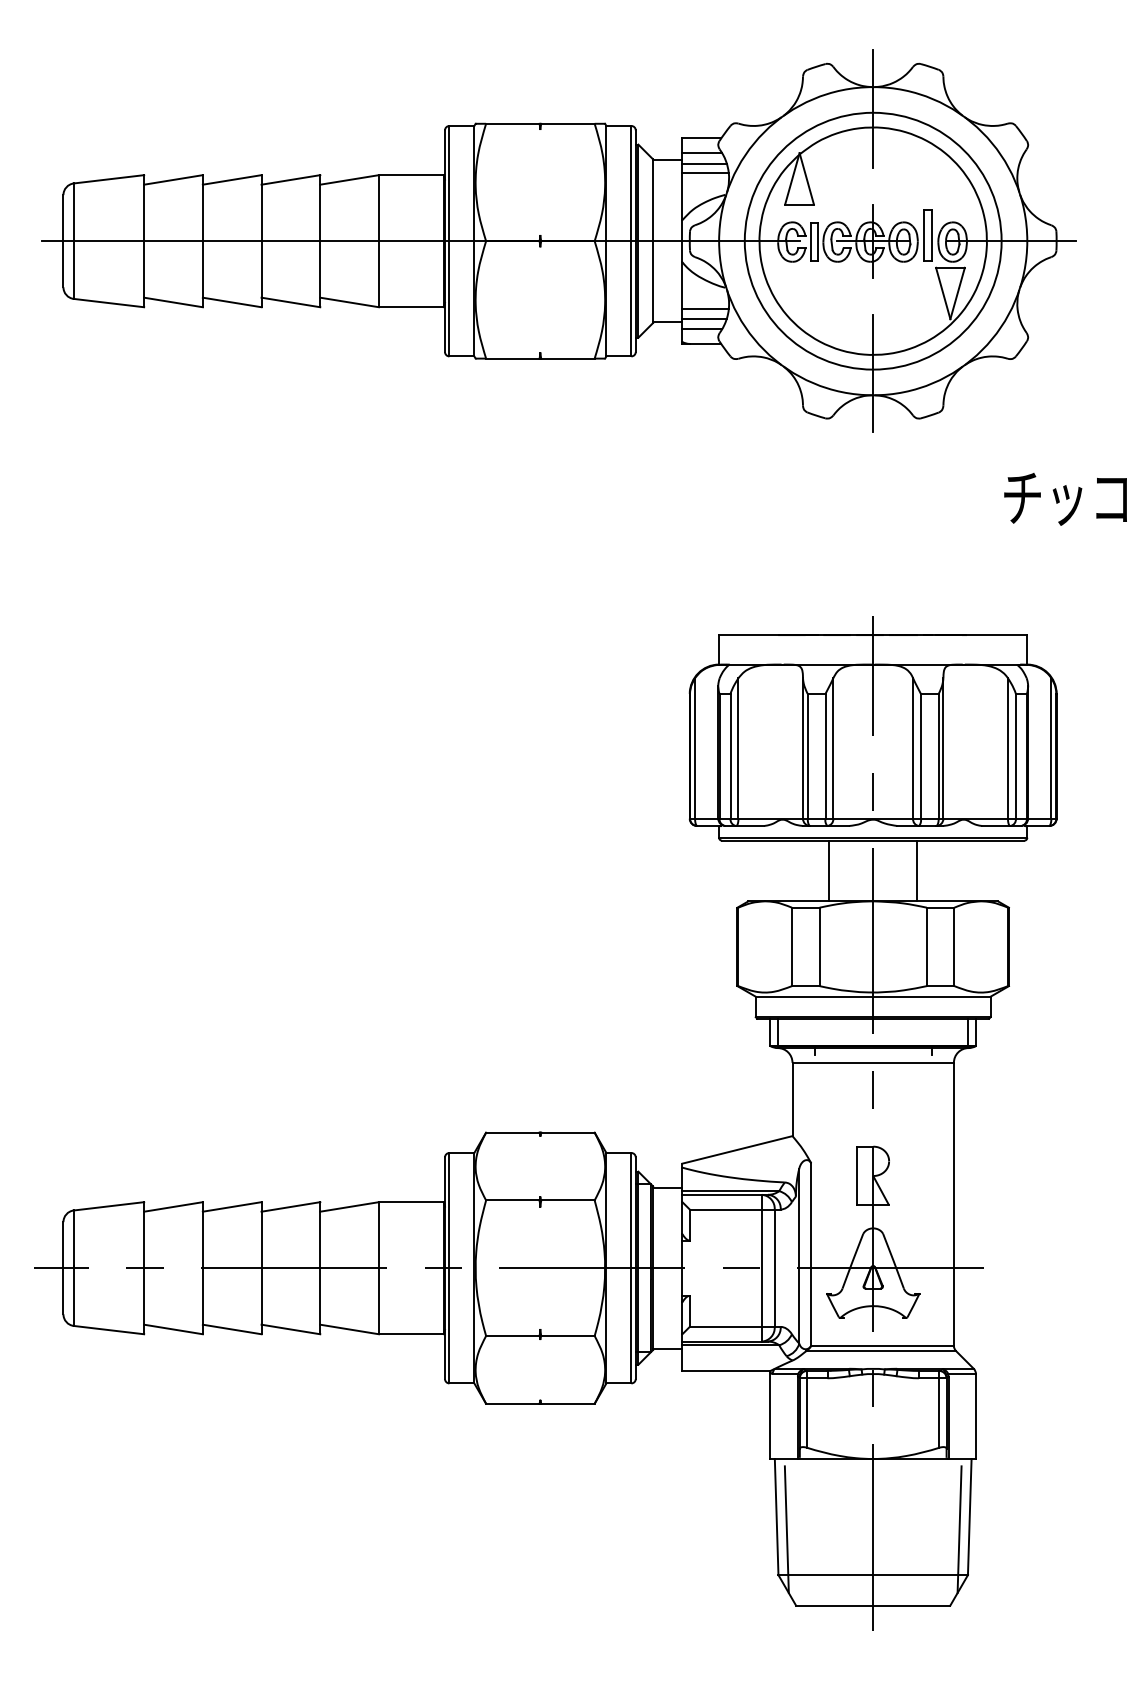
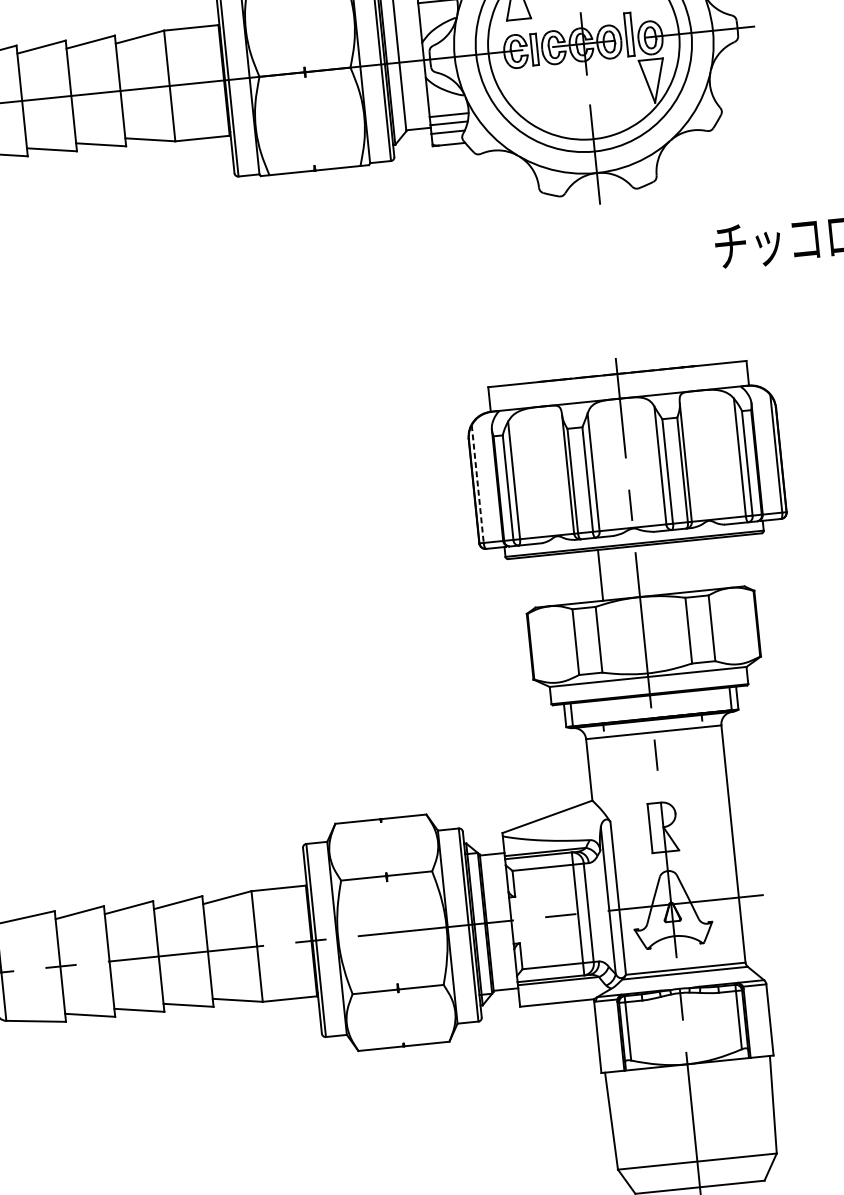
line: (695, 748) -> (478, 484), solid -> dashed
line: (917, 870) -> (674, 567), removed
line: (786, 1529) -> (620, 1130), removed
line: (959, 1529) -> (765, 1116), removed

